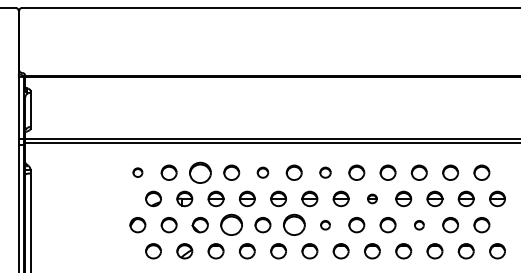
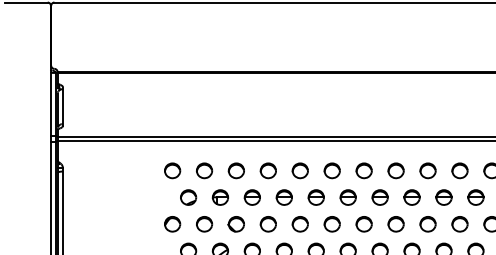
part: (137, 172) -> (172, 170), size x1.67
part: (200, 172) -> (236, 170), size x0.71
part: (262, 172) -> (299, 170), size x1.43
part: (325, 172) -> (364, 170), size x1.43
part: (372, 198) -> (412, 197), size x1.67
part: (231, 225) -> (268, 224), size x0.71
part: (293, 225) -> (331, 224), size x0.71
part: (325, 225) -> (364, 224), size x1.67
part: (419, 225) -> (460, 224), size x1.67

